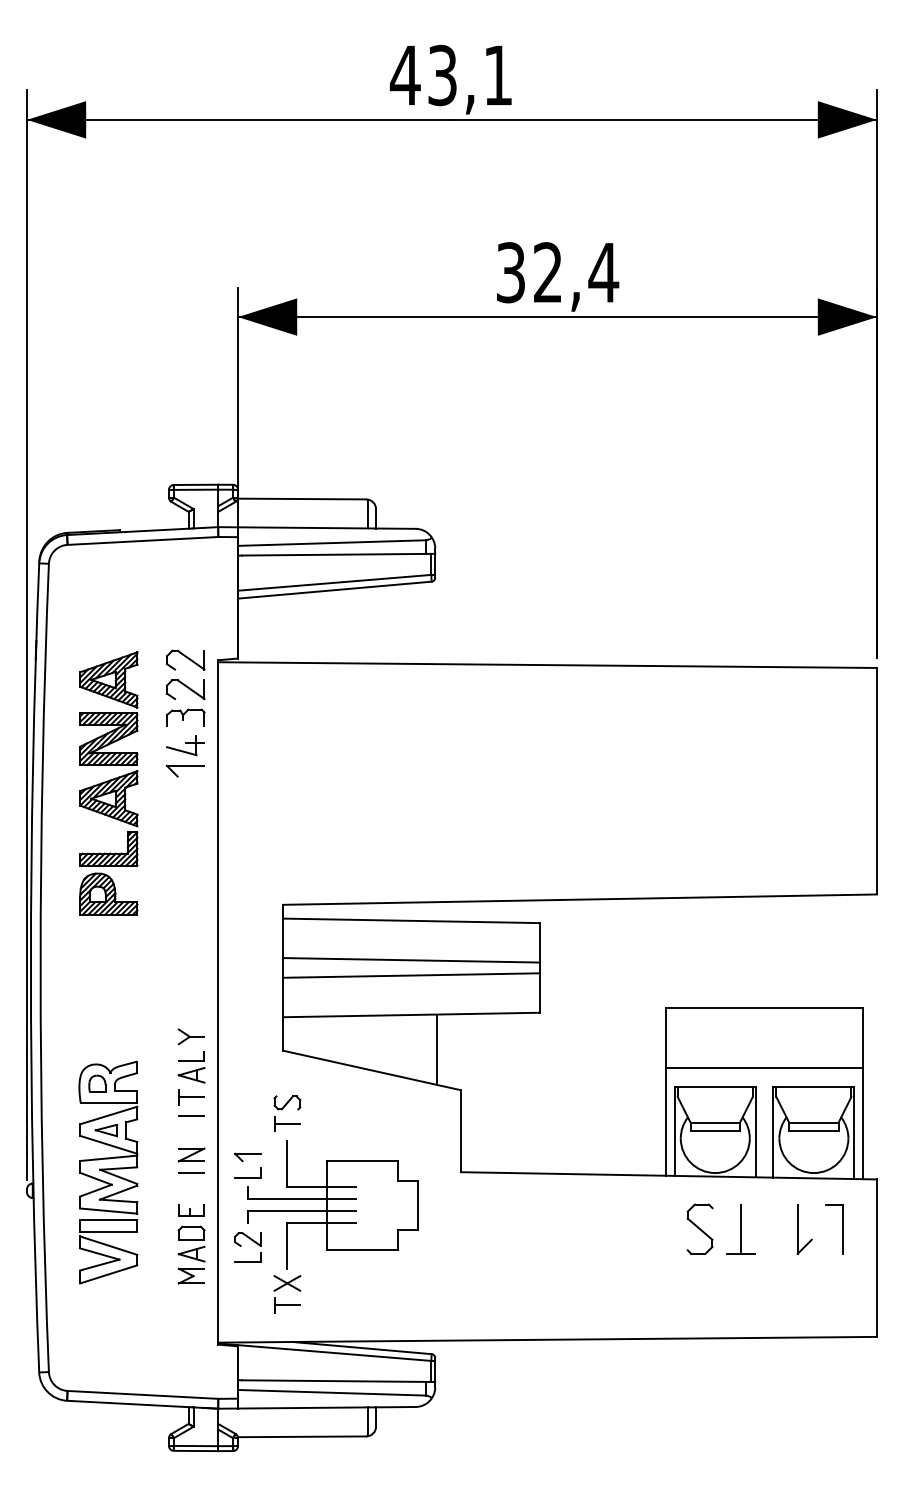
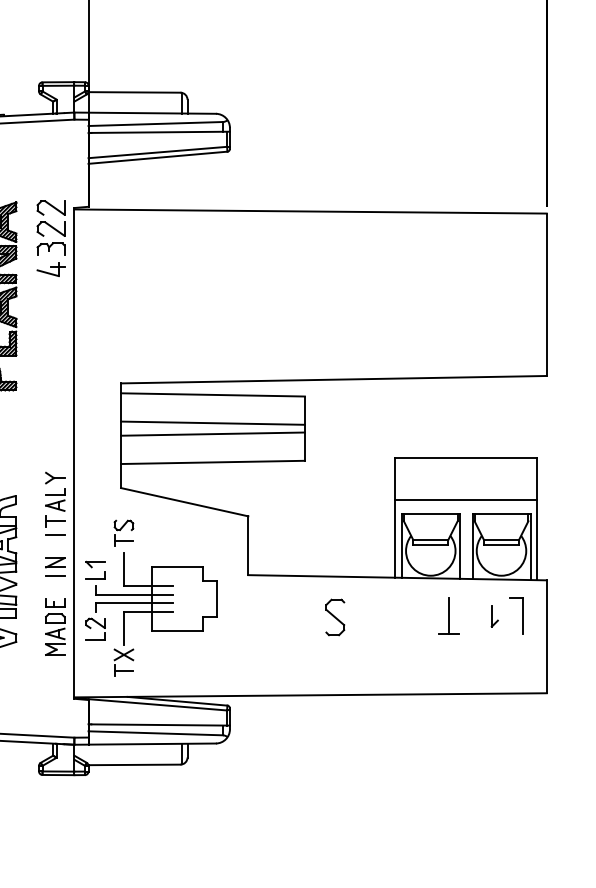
part: (185, 771) -> (50, 287), removed
line: (437, 1049) -> (231, 487), removed
part: (699, 1228) -> (334, 616), moved
part: (804, 1229) -> (494, 616), size x0.6

